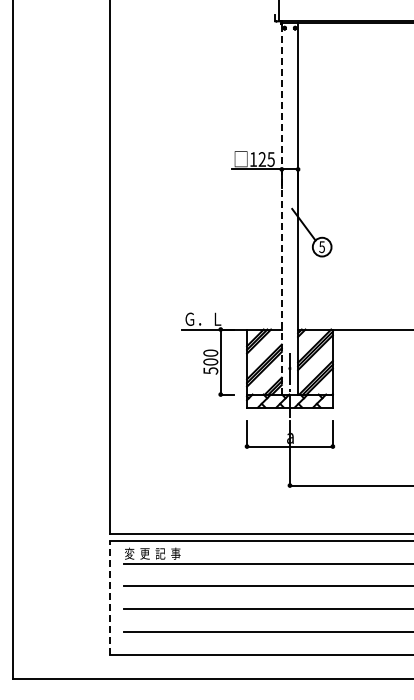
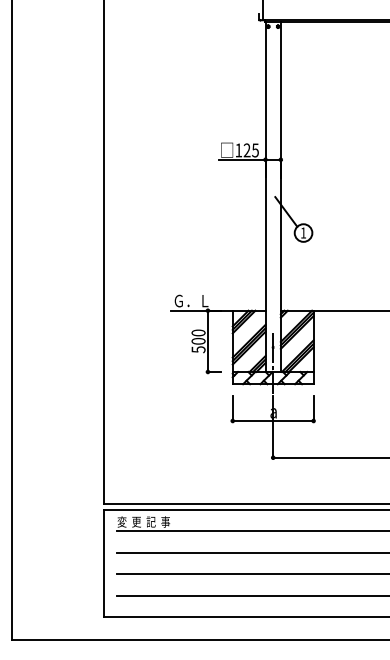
line: (281, 208) -> (265, 196), dashed -> solid
text: (321, 247) -> (302, 233), 5 -> 1
line: (110, 597) -> (104, 563), dashed -> solid

